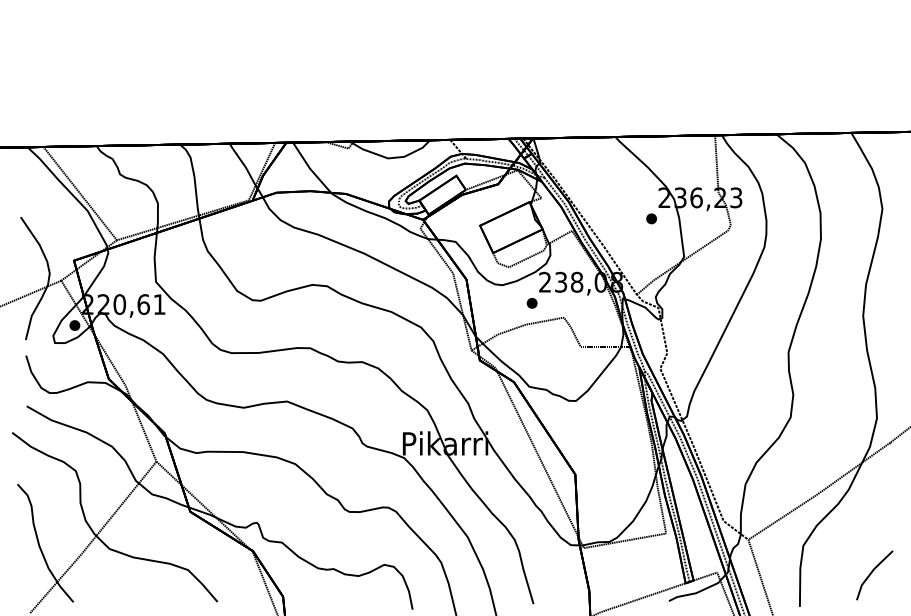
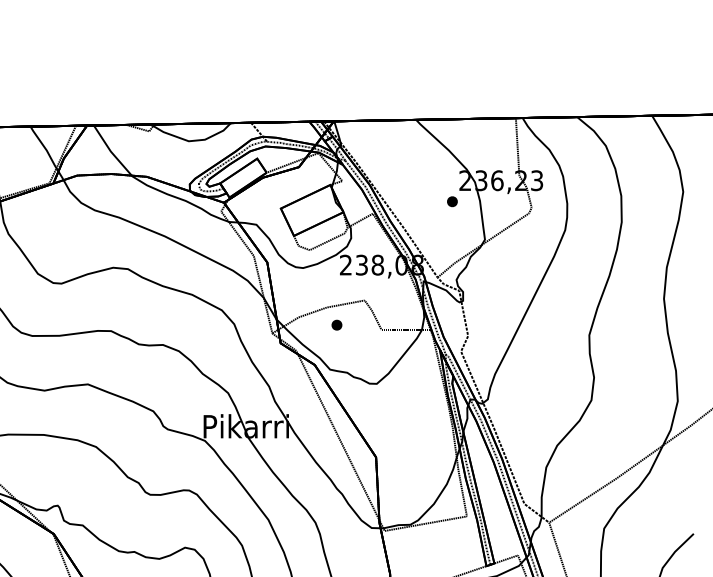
part: (531, 303) -> (336, 325), moved

